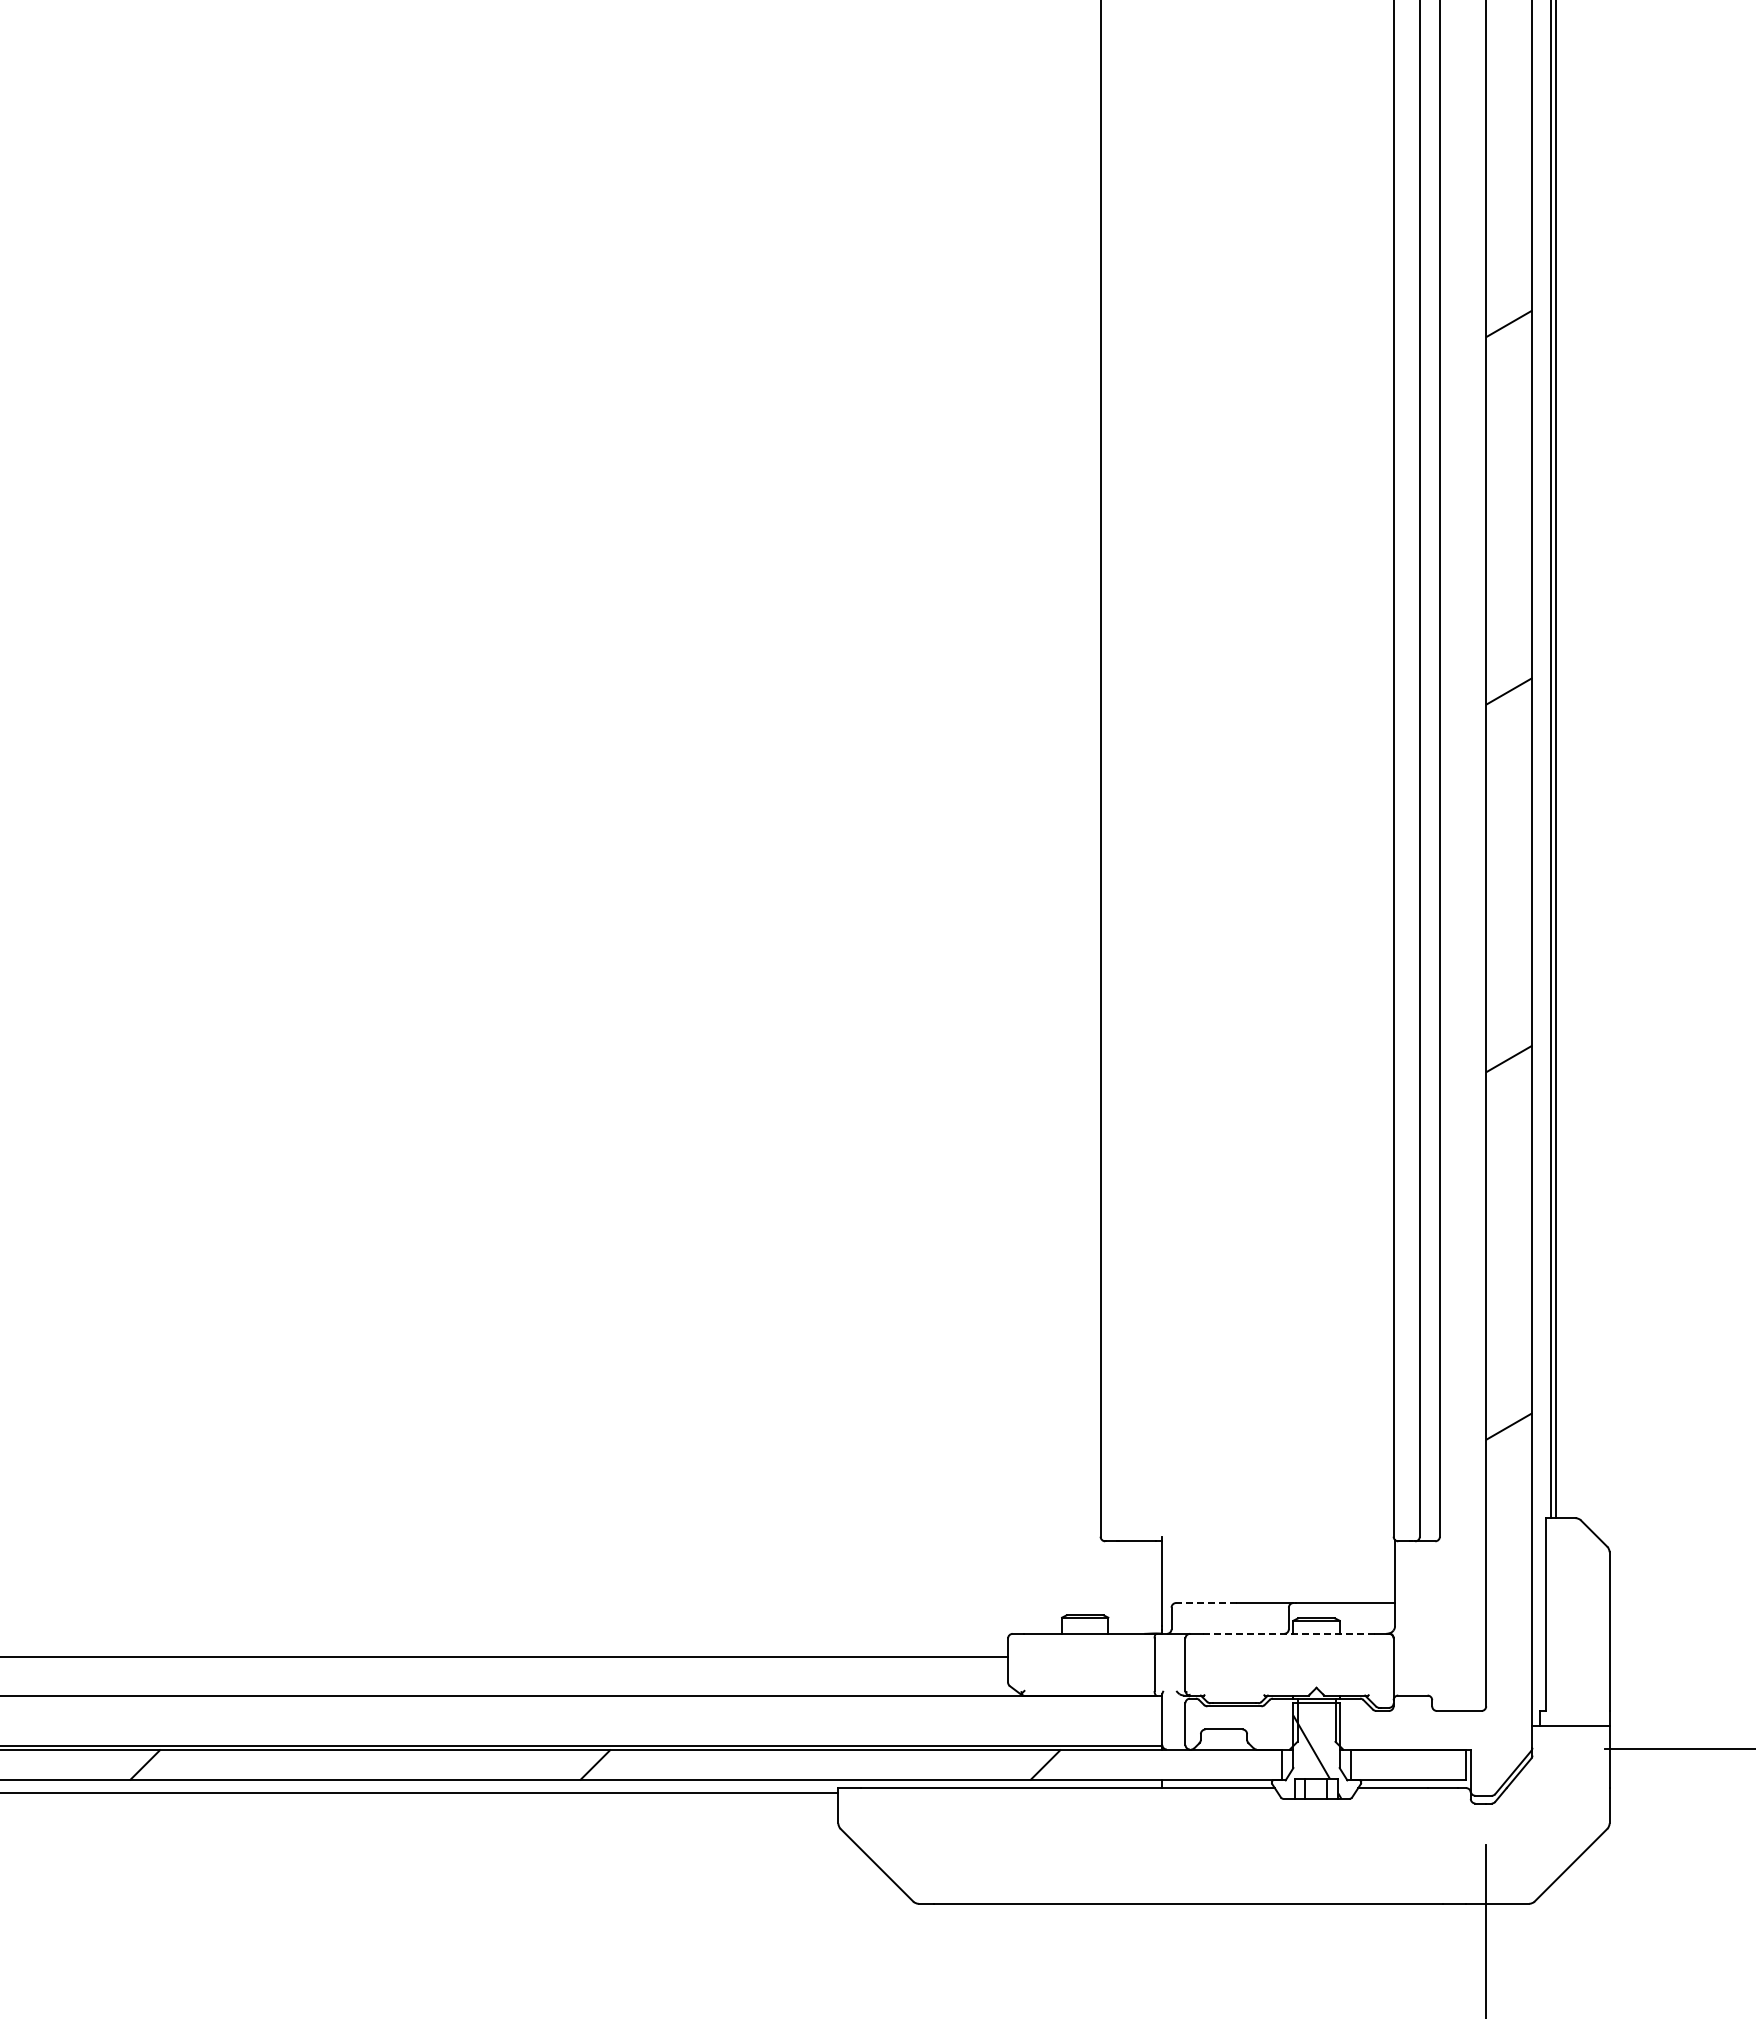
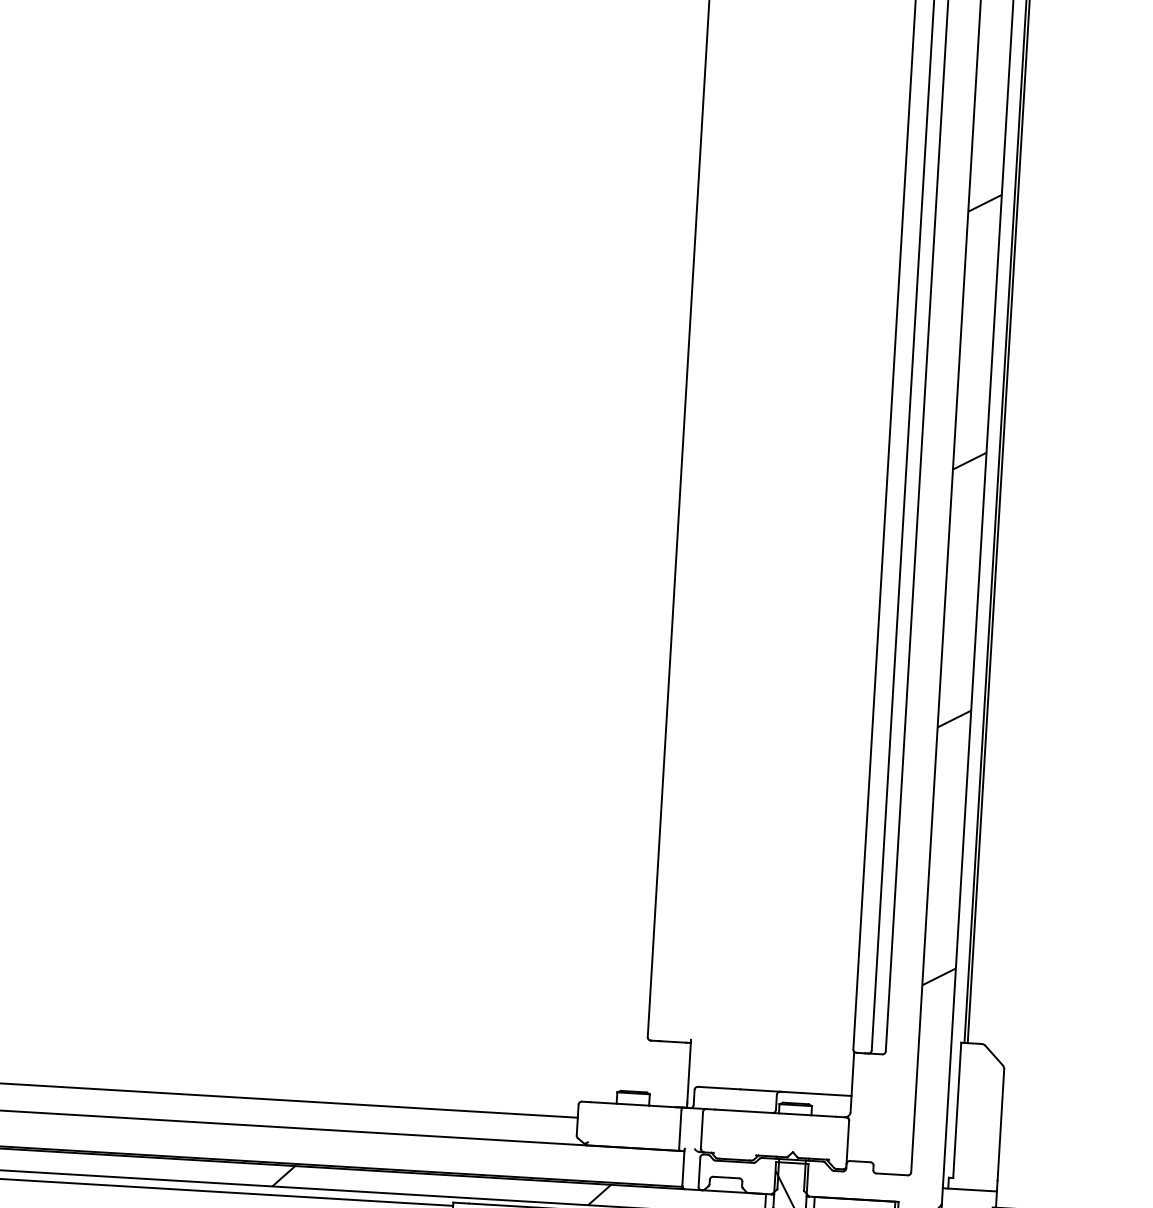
line: (1206, 1603) -> (719, 1088), dashed -> solid
line: (1288, 1633) -> (775, 1112), dashed -> solid

